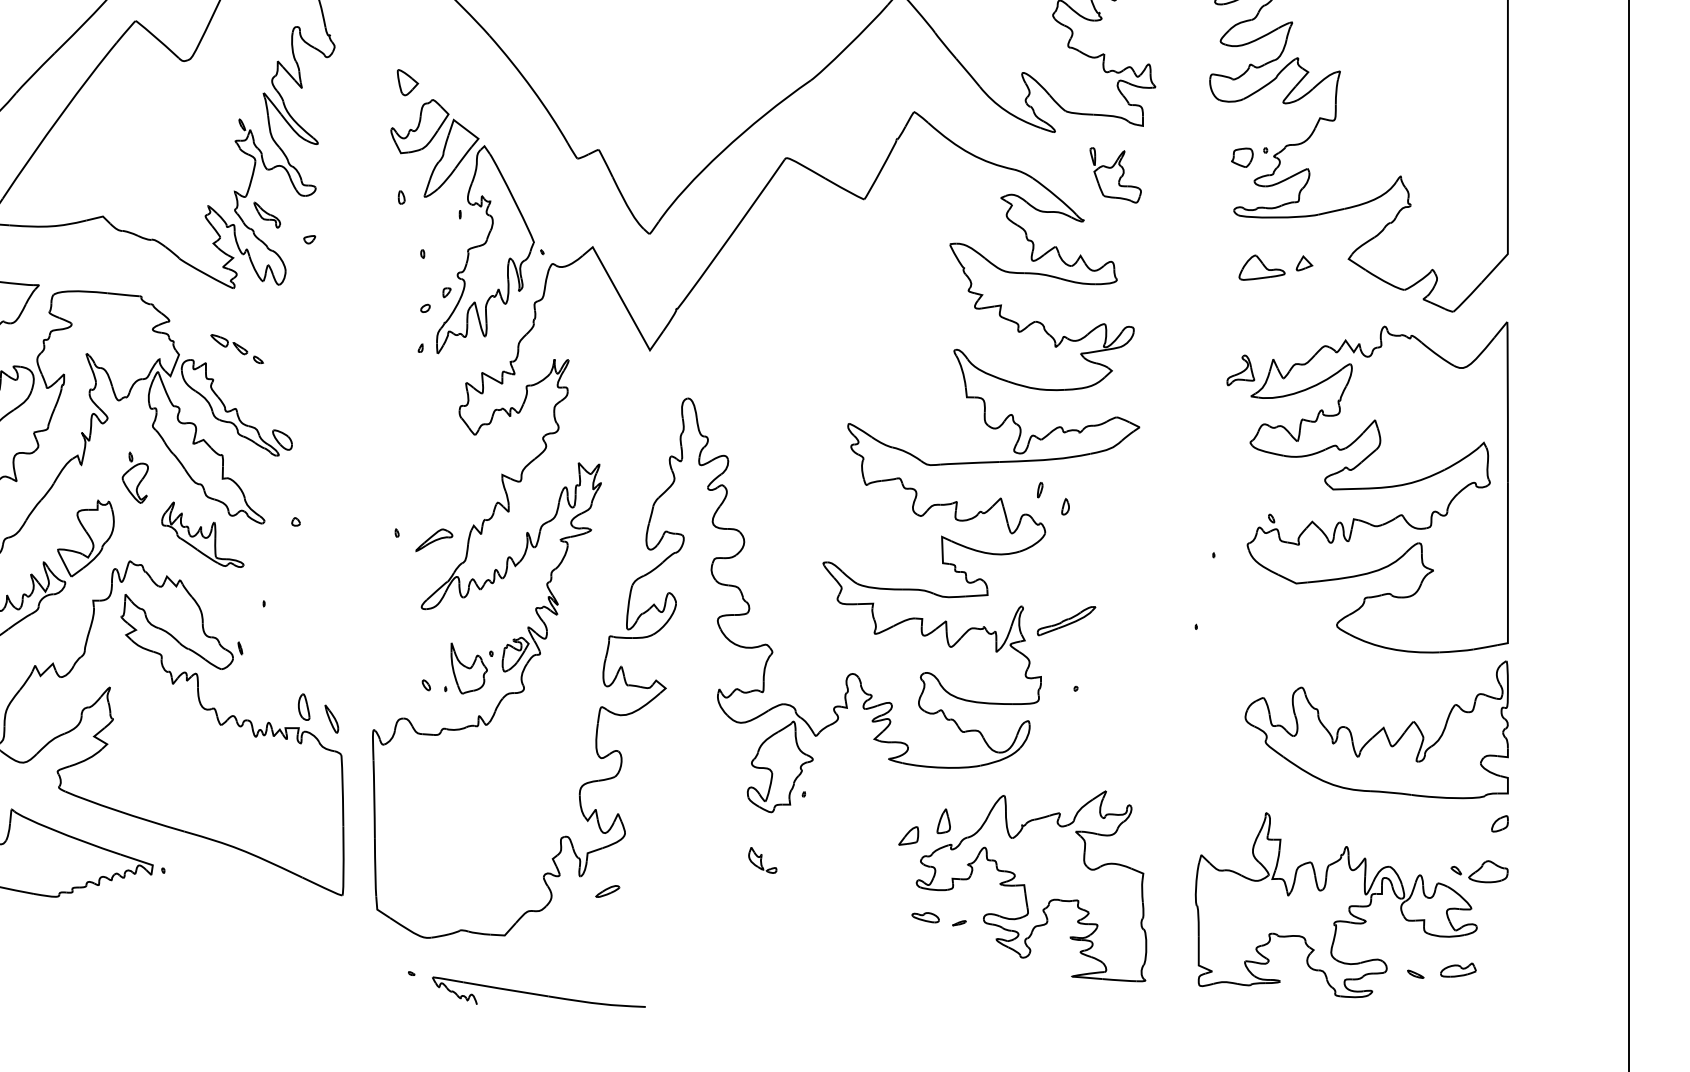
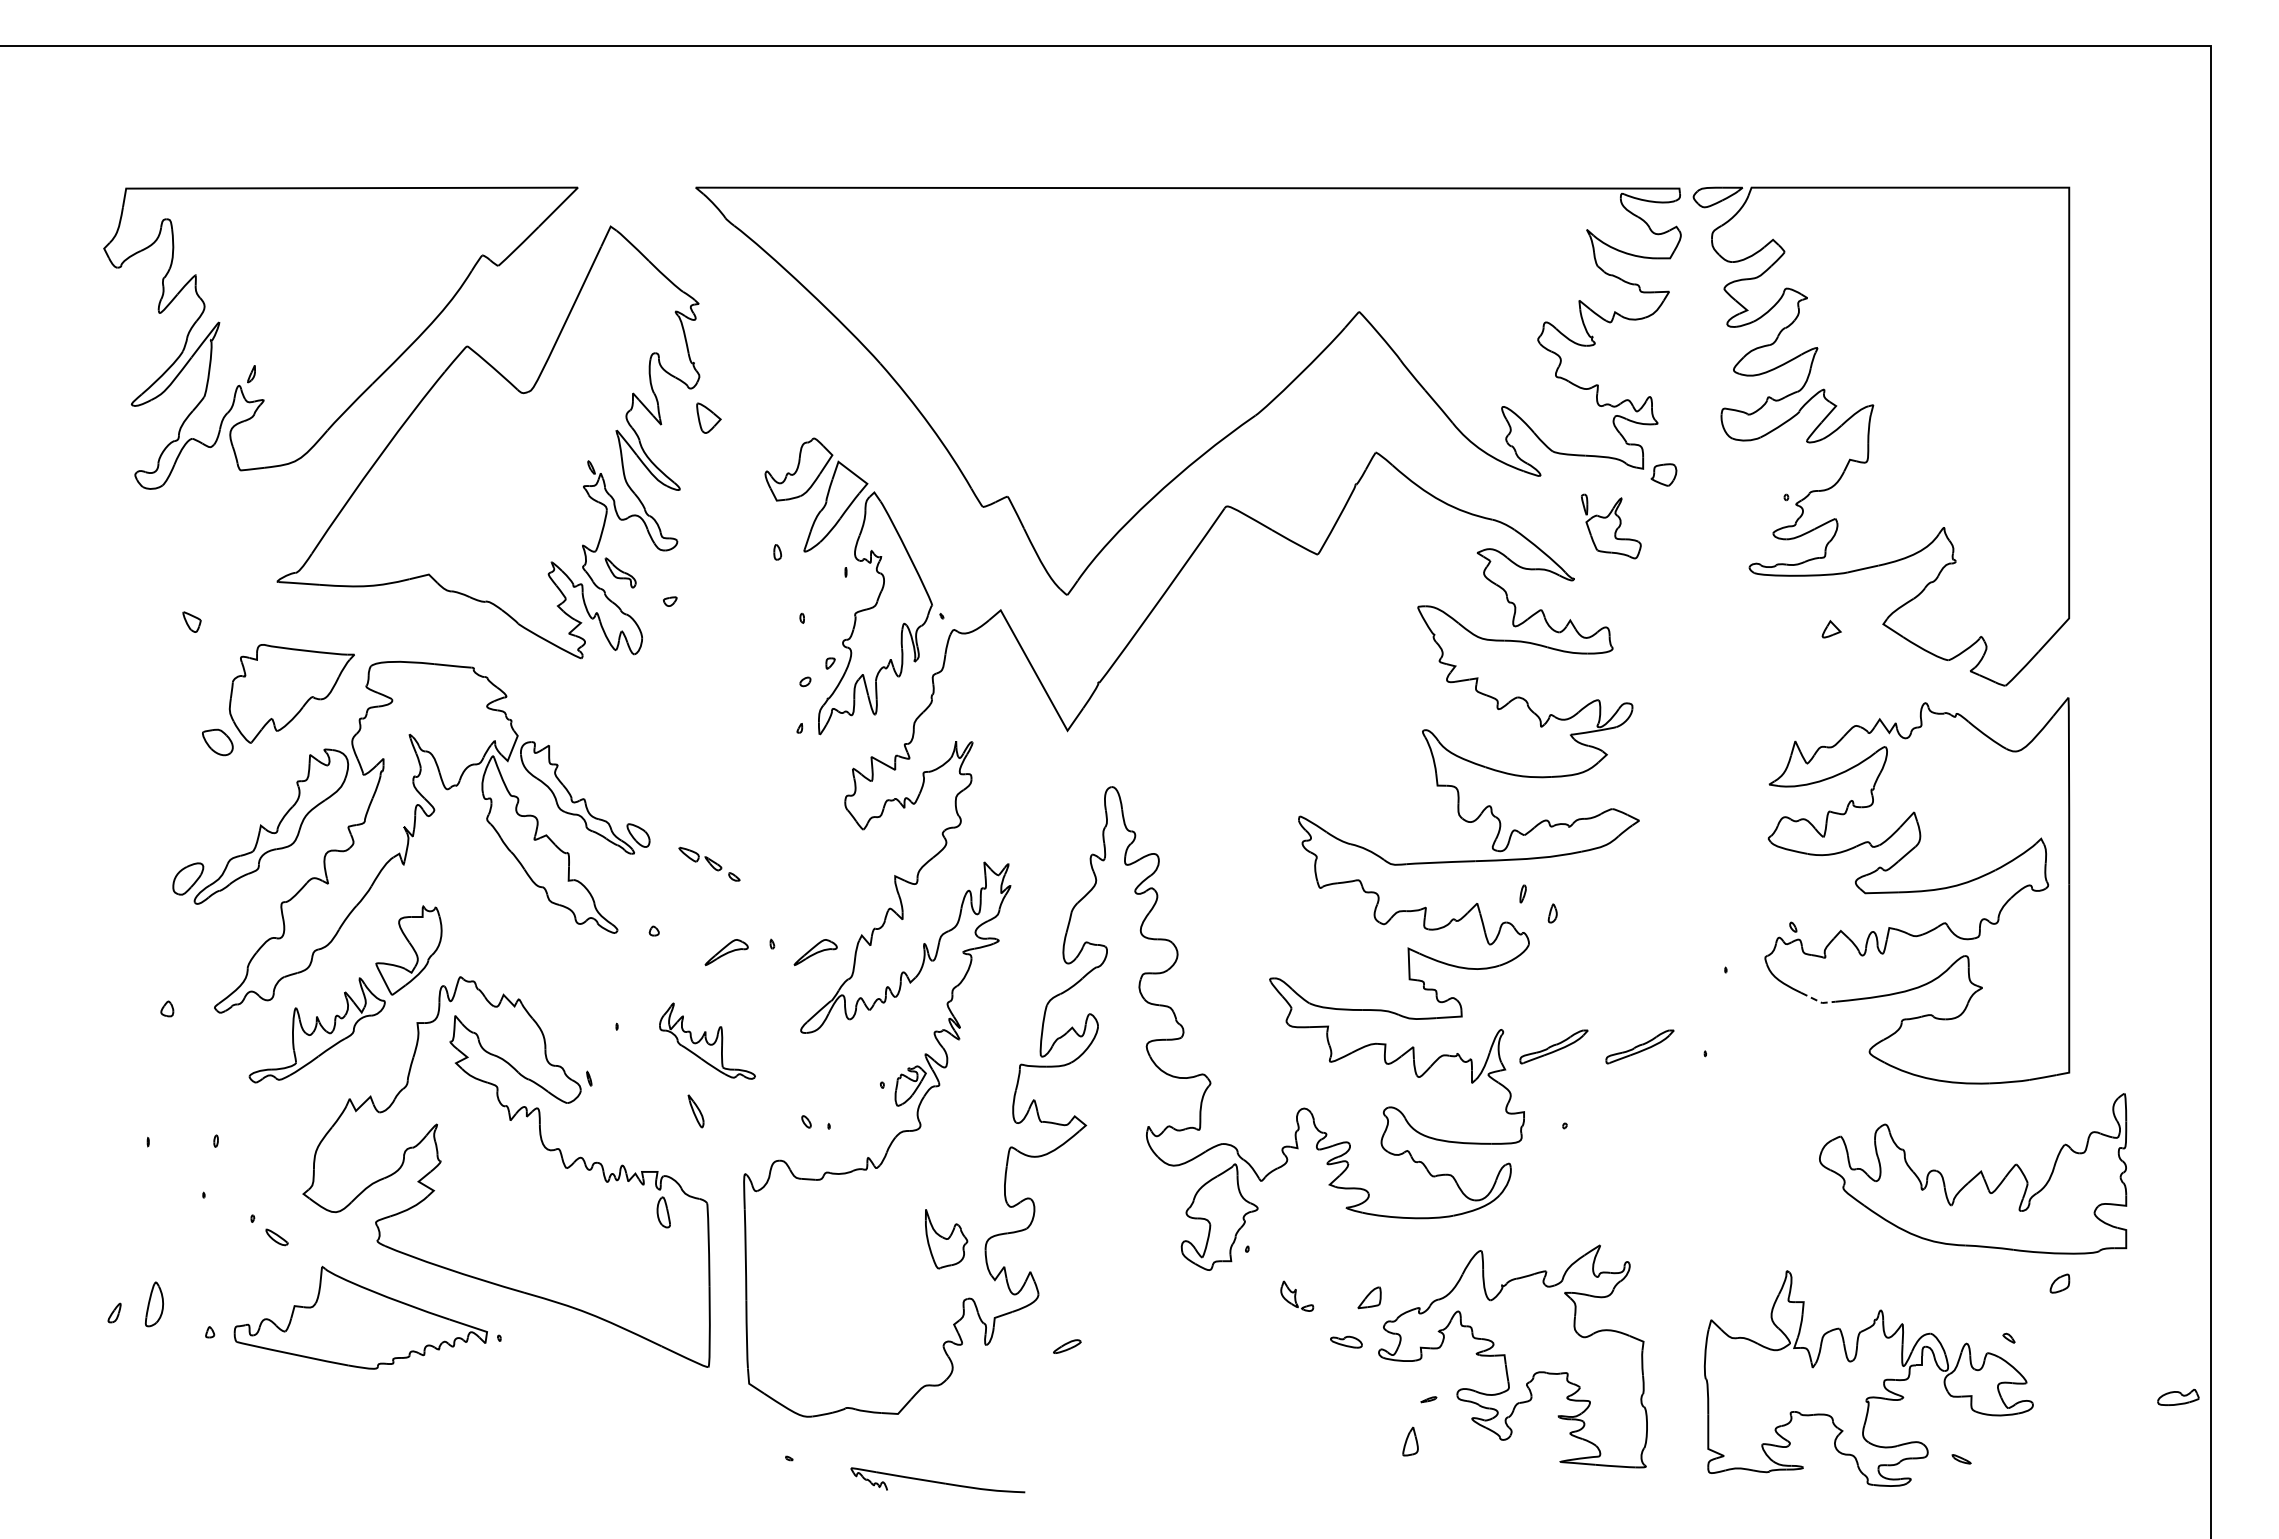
part: (407, 82) -> (708, 417), moved
part: (1241, 157) -> (1663, 474), moved
part: (1261, 267) -> (1781, 634), removed
part: (237, 348) -> (709, 863), moved
part: (1240, 370) -> (1756, 754), removed
part: (135, 477) -> (466, 879), removed
part: (202, 534) -> (707, 1040), moved
part: (357, 540) -> (726, 952), added
line: (1293, 582) -> (1818, 1001), solid -> dashed
part: (1139, 620) -> (1639, 1046), added
part: (469, 668) -> (946, 1239), moved
part: (303, 707) -> (663, 1212), moved
part: (331, 719) -> (695, 1111), moved
part: (1377, 729) -> (1973, 1173), moved
part: (943, 821) -> (1410, 1441), moved
part: (762, 859) -> (1297, 1295), moved
part: (1487, 871) -> (2045, 1339), removed
part: (607, 891) -> (1067, 1346), moved
part: (925, 917) -> (1346, 1341), moved
part: (1458, 970) -> (2178, 1397), moved
part: (538, 992) -> (937, 1480), size x0.7

